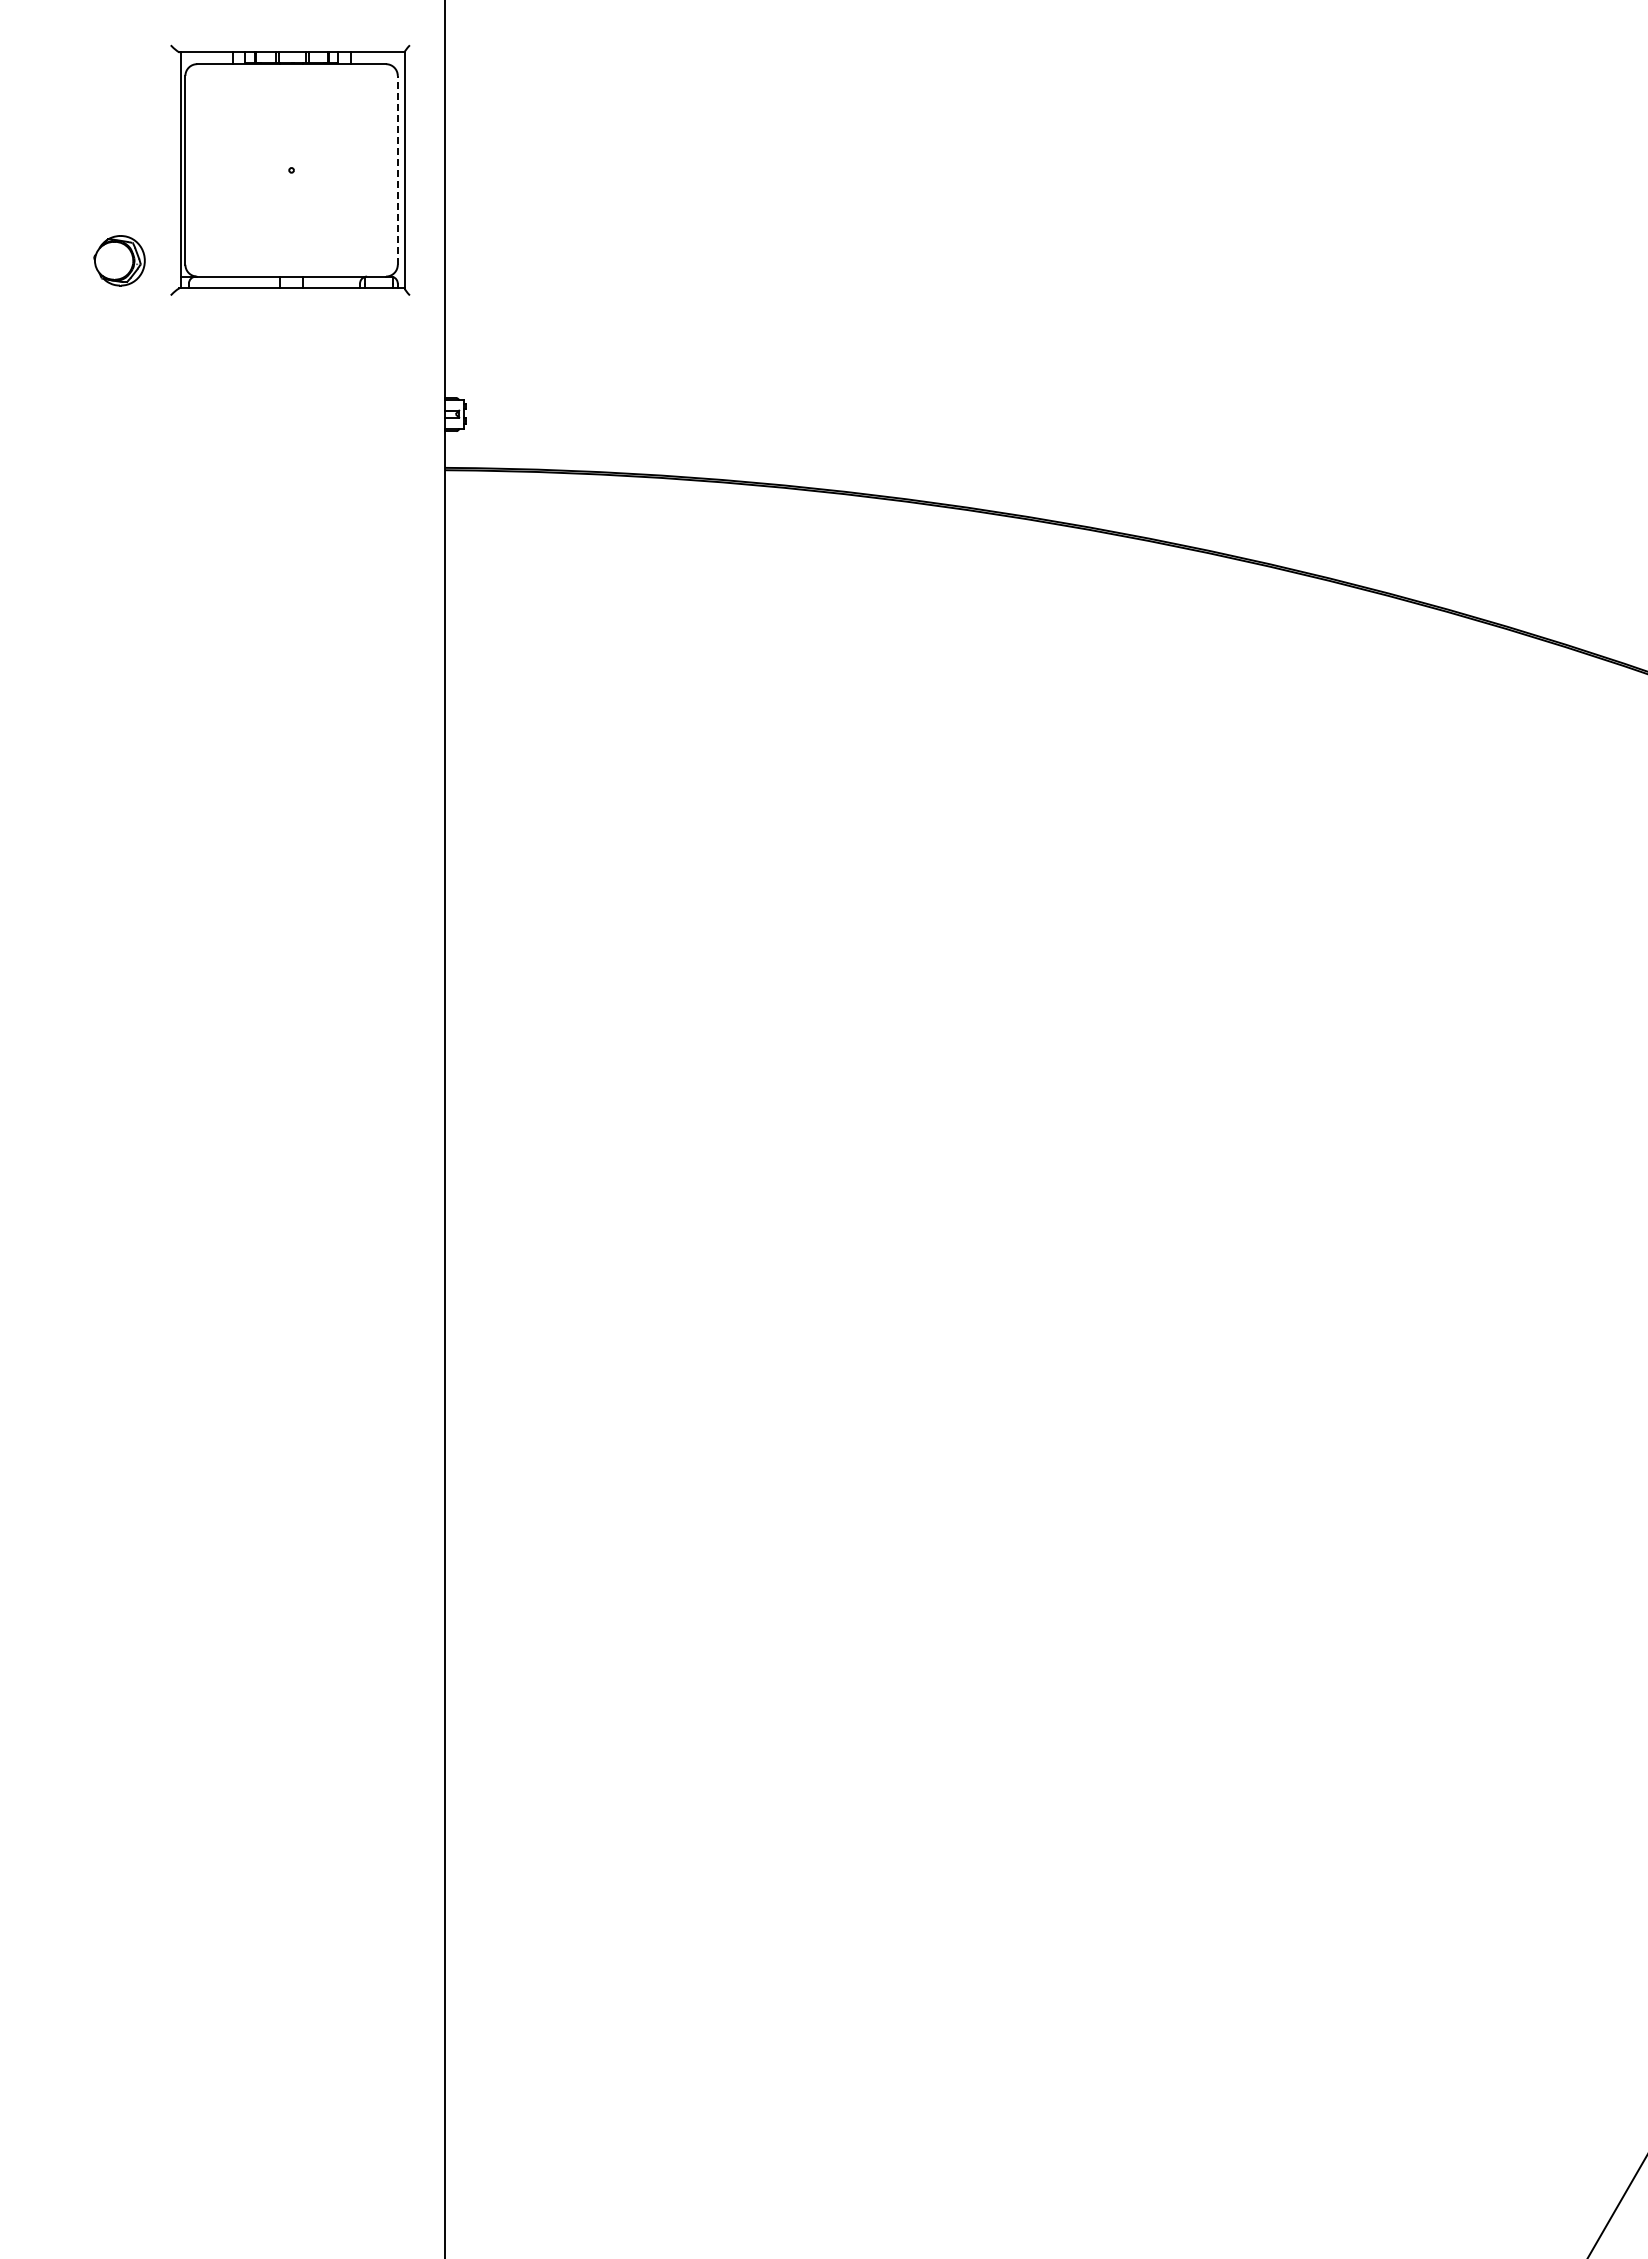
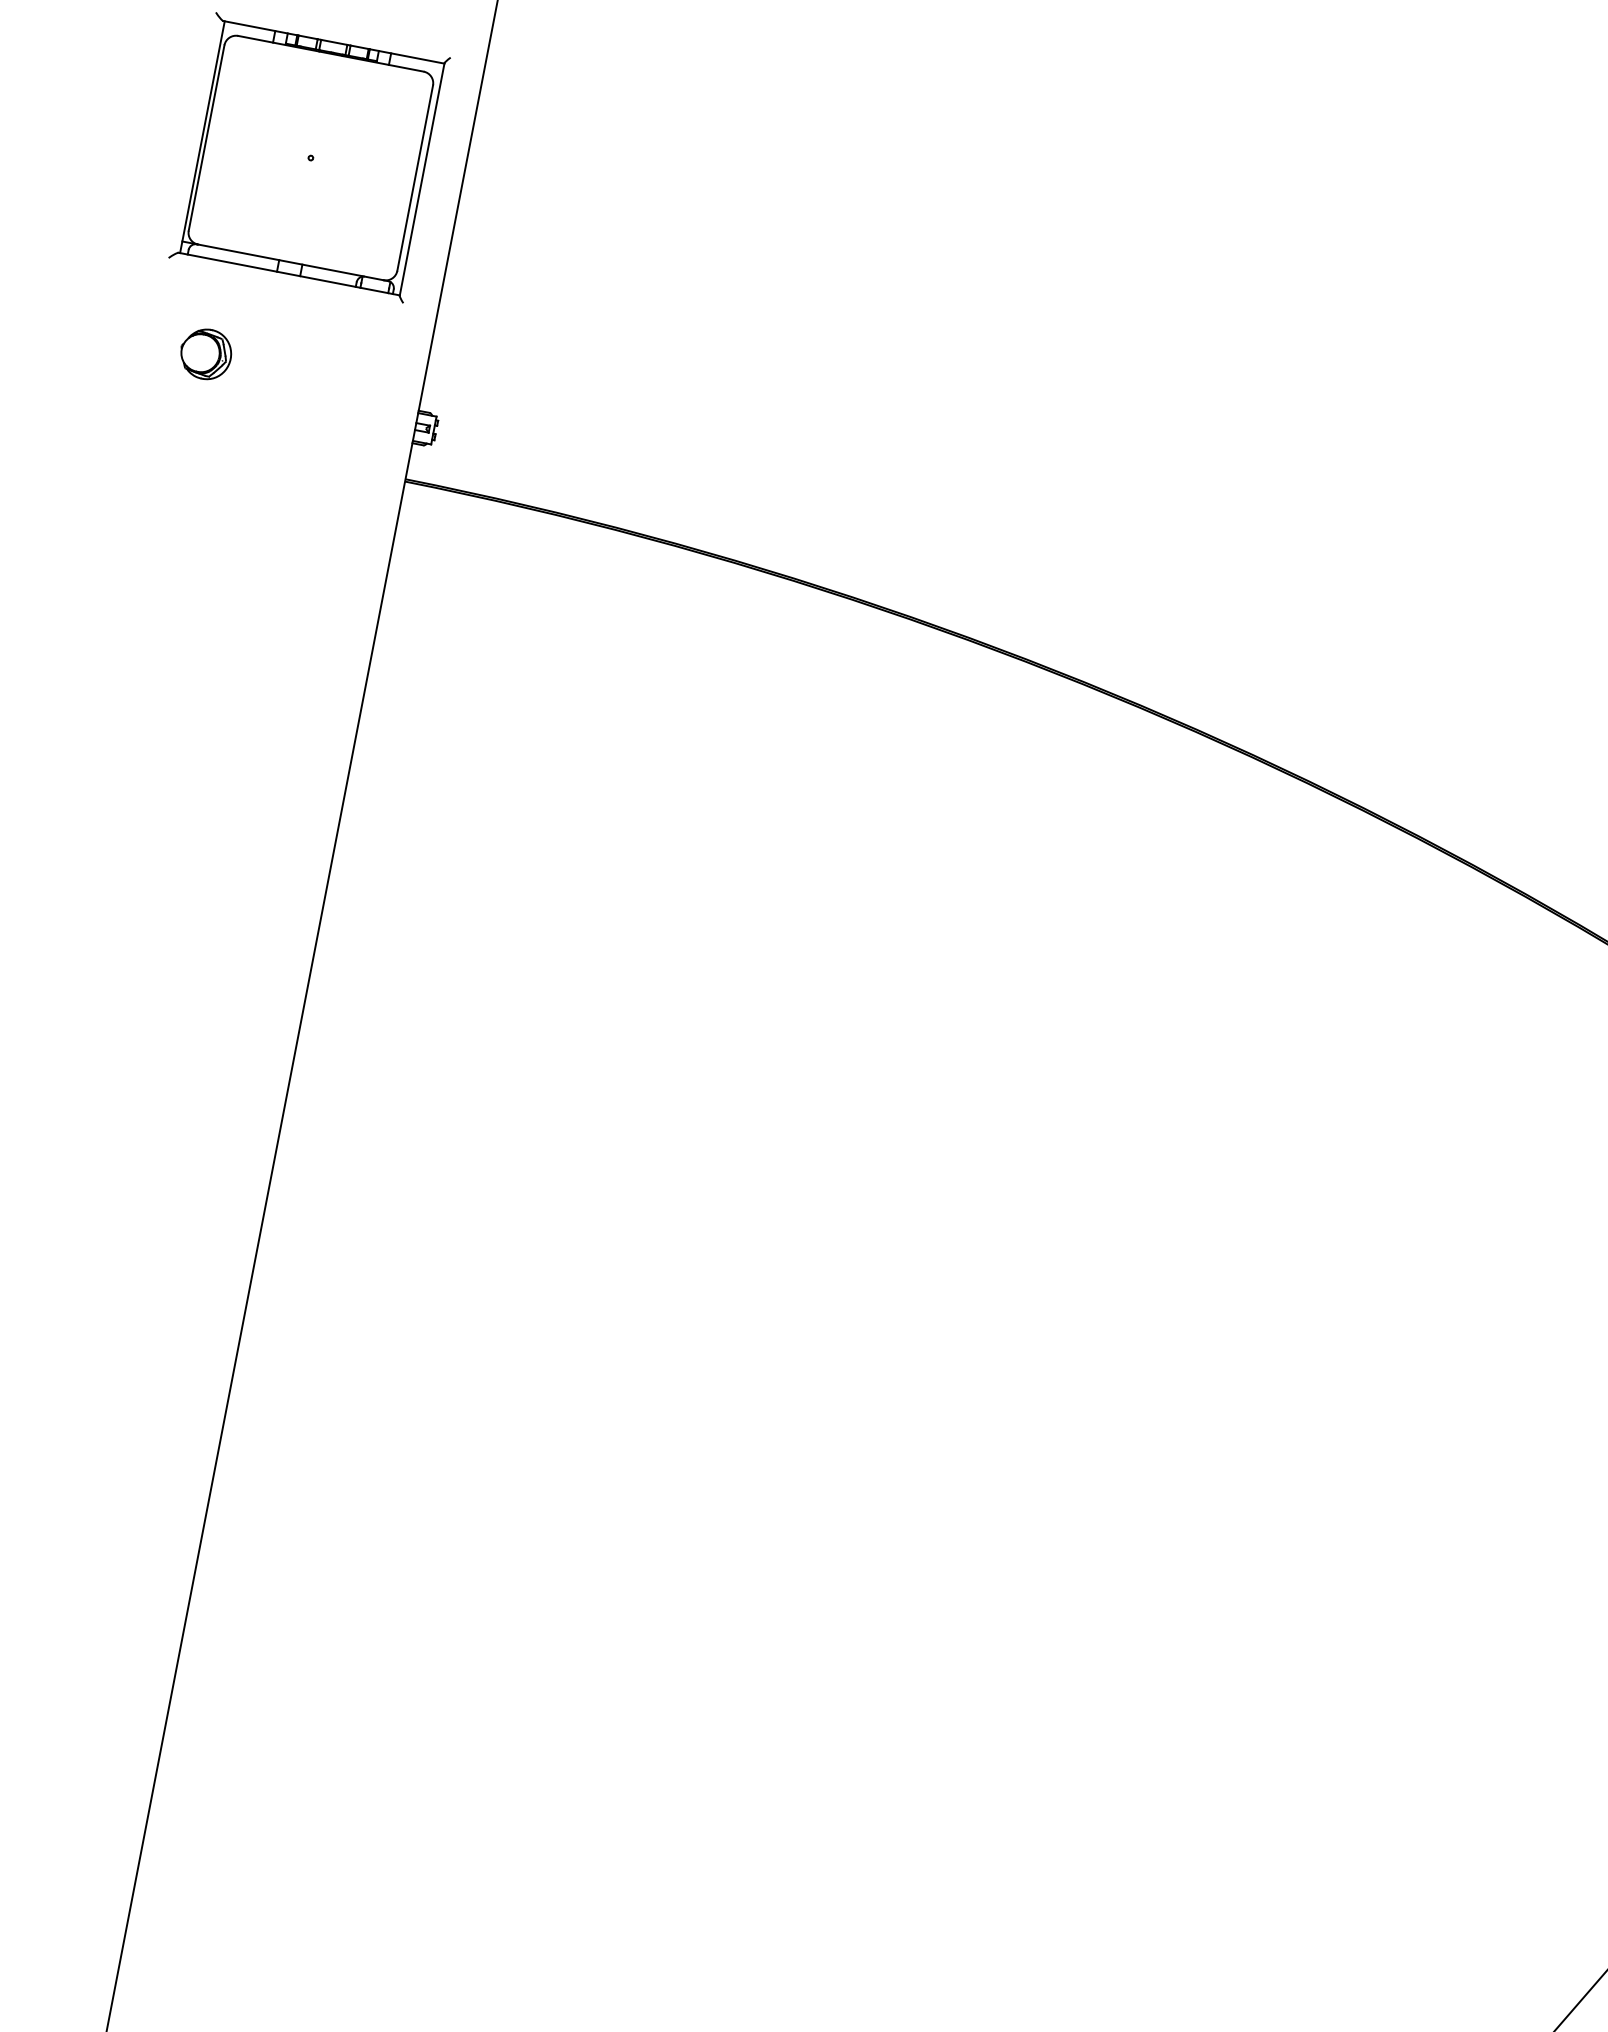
line: (397, 169) -> (415, 177), dashed -> solid
part: (119, 260) -> (205, 353), moved

